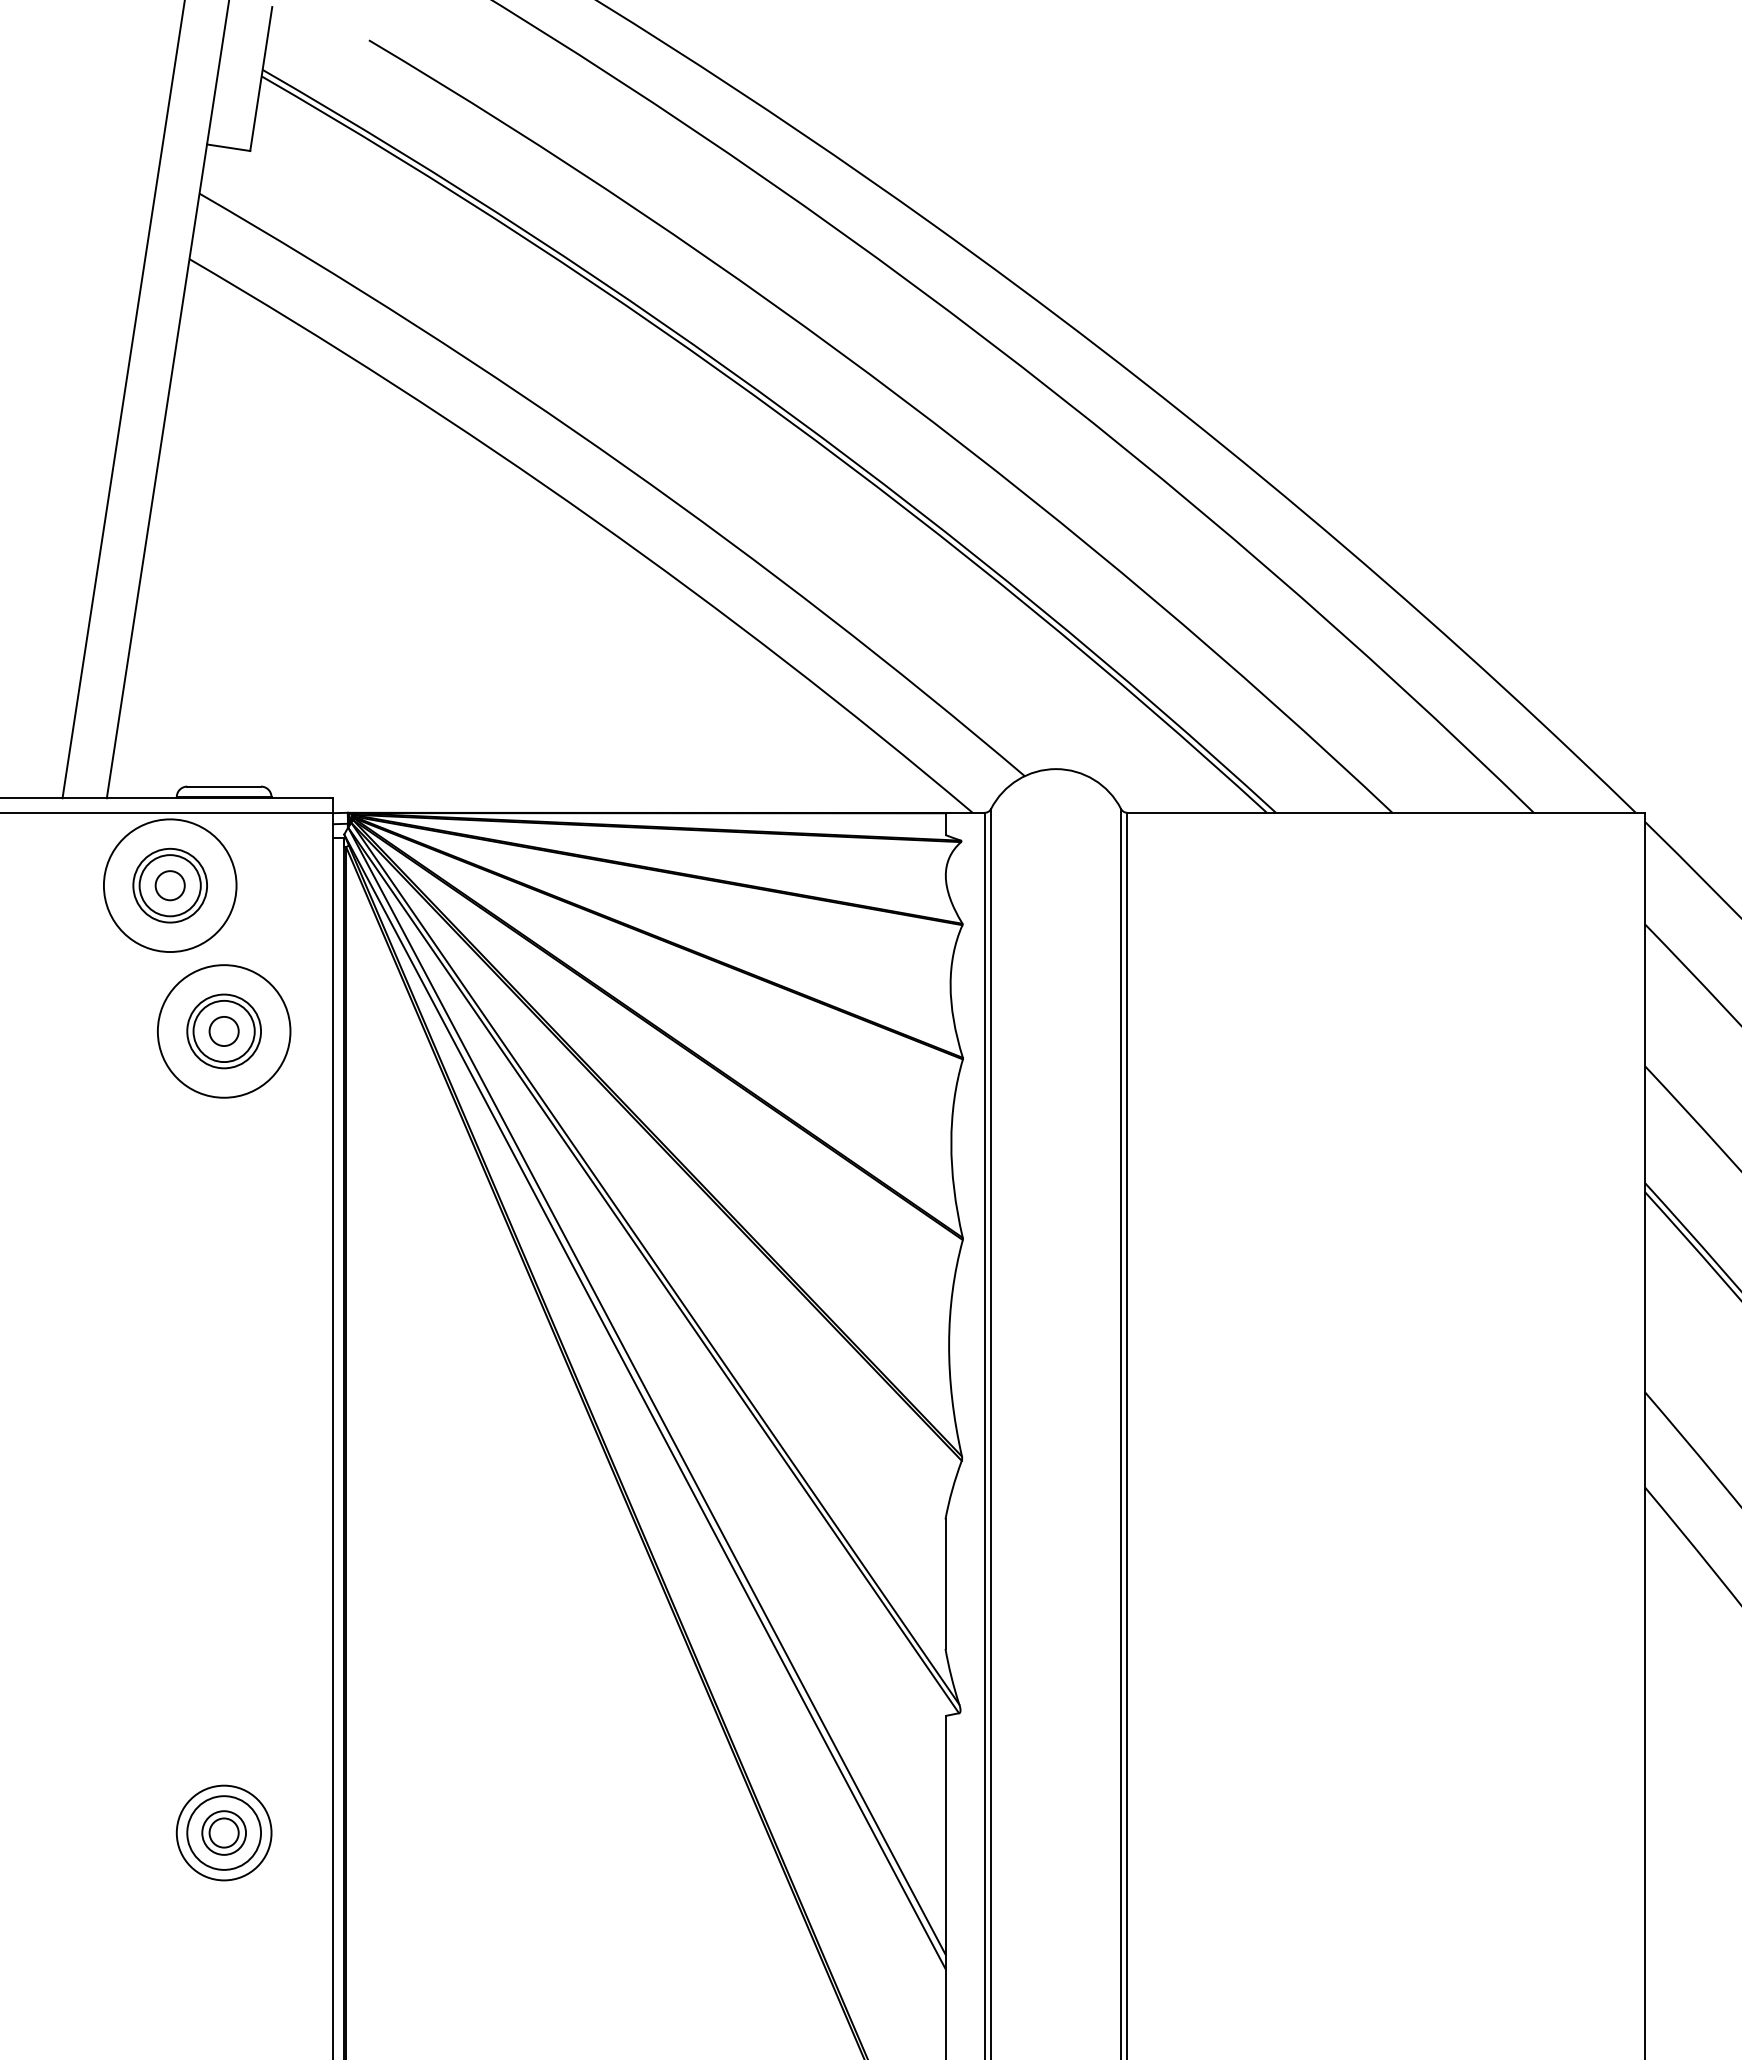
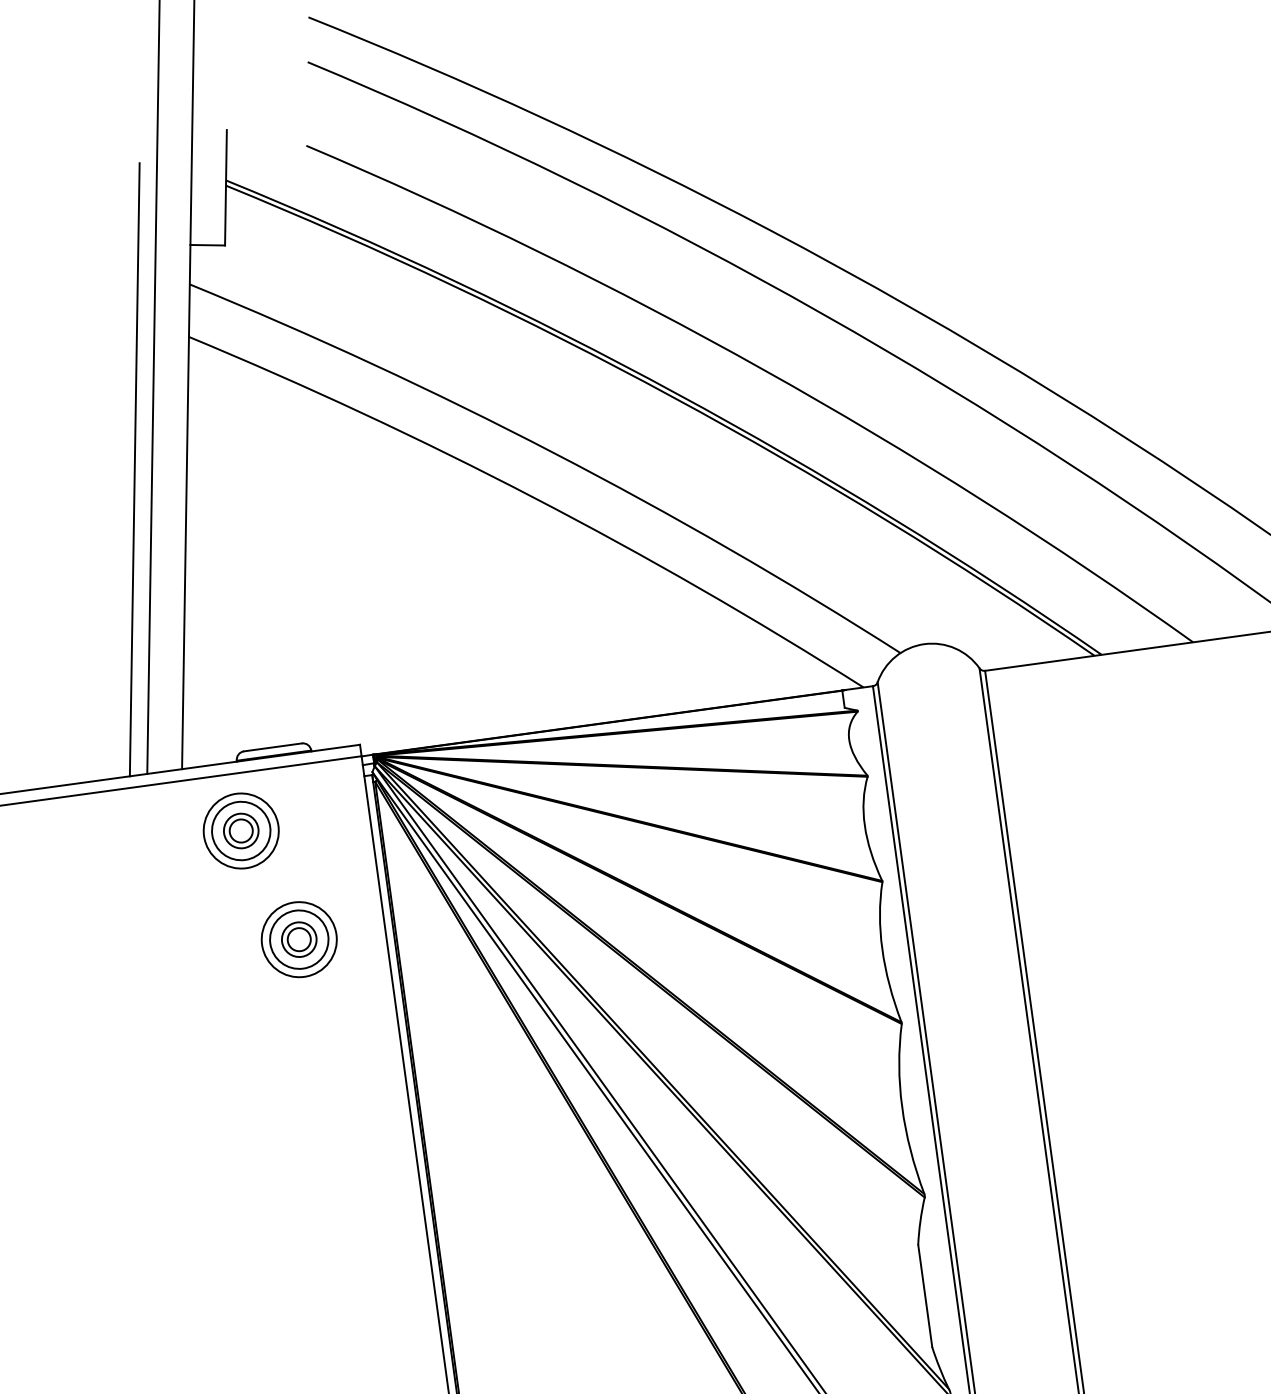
line: (98, 415) -> (134, 469), added
circle: (169, 885) -> (240, 830), size x0.71
circle: (170, 885) -> (241, 830), size x0.71
circle: (223, 1031) -> (298, 939), size x0.71
circle: (224, 1031) -> (299, 939), size x0.71

